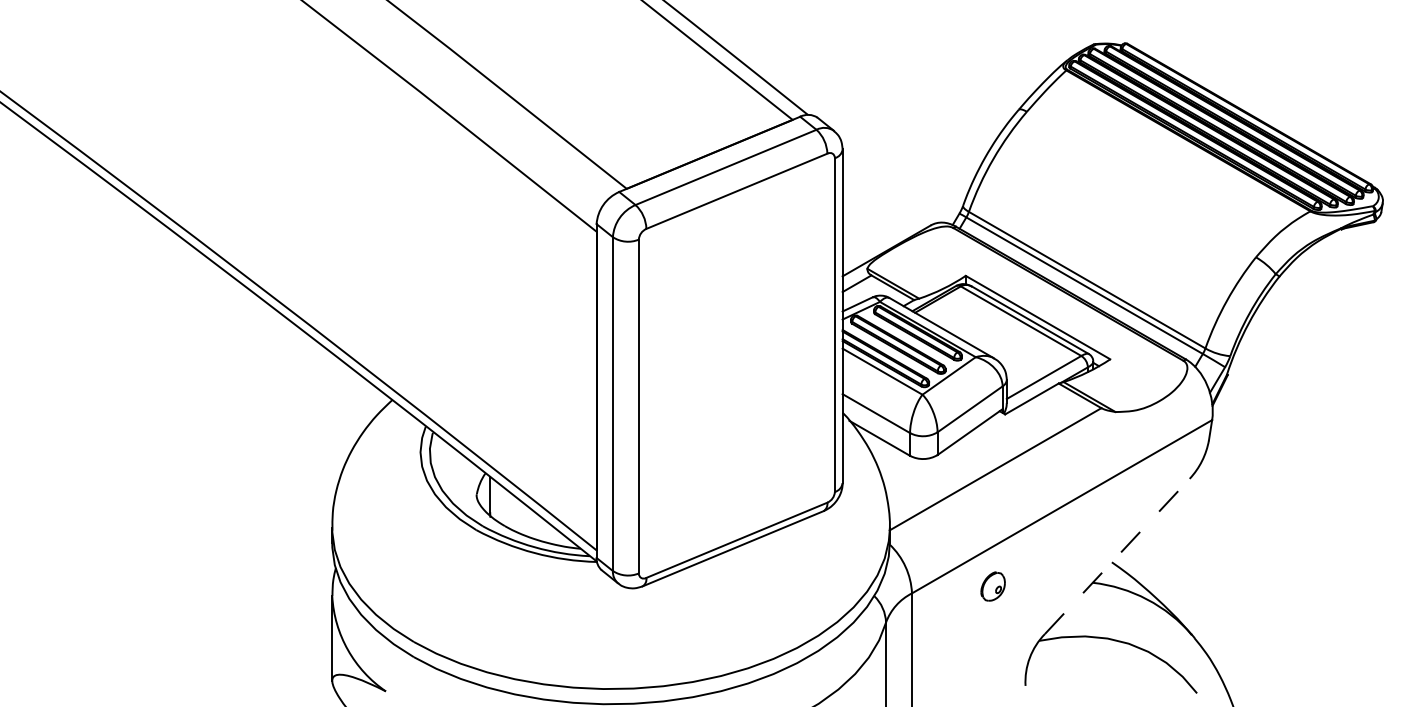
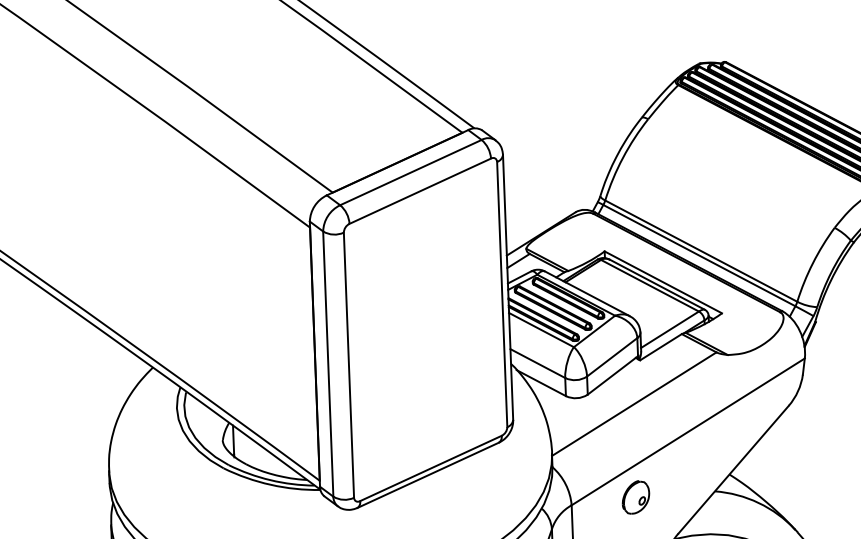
line: (1117, 556) -> (733, 469), dashed -> solid
part: (992, 586) -> (635, 497), size x1.43

